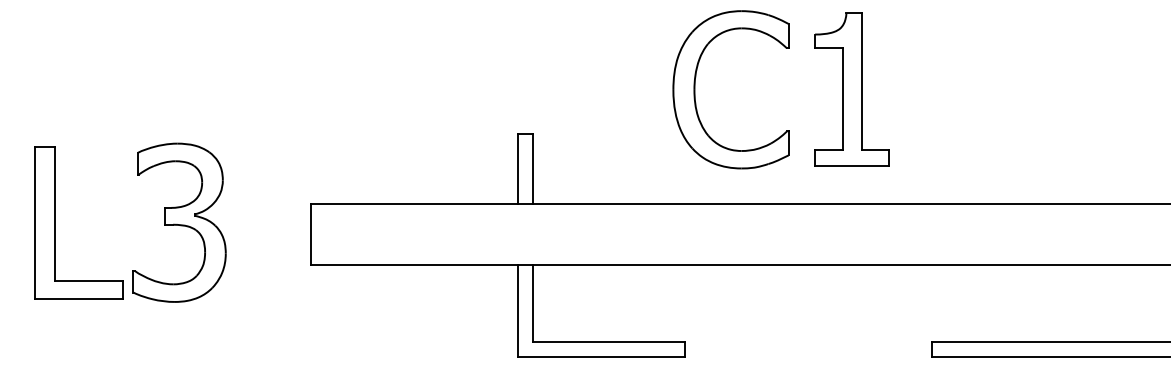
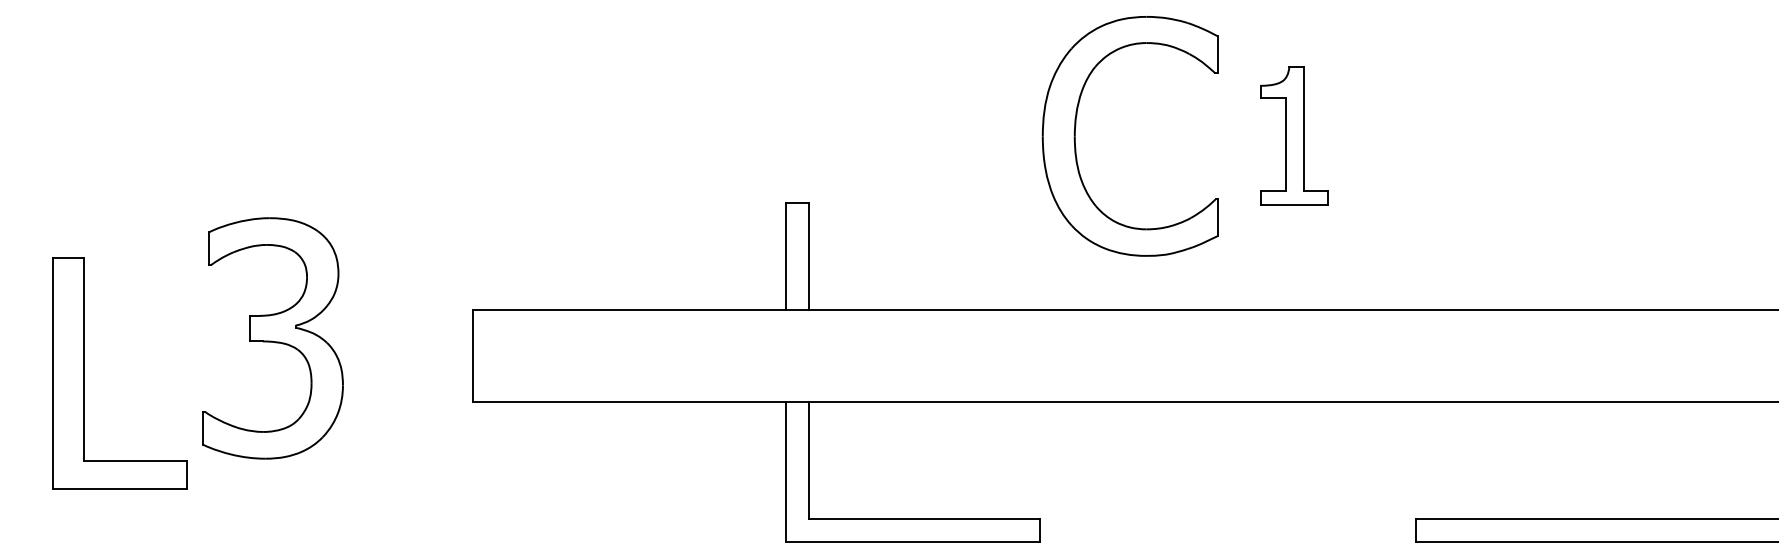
part: (695, 89) -> (1076, 135), moved
part: (851, 89) -> (1293, 135), size x0.6
part: (55, 222) -> (84, 372), moved

